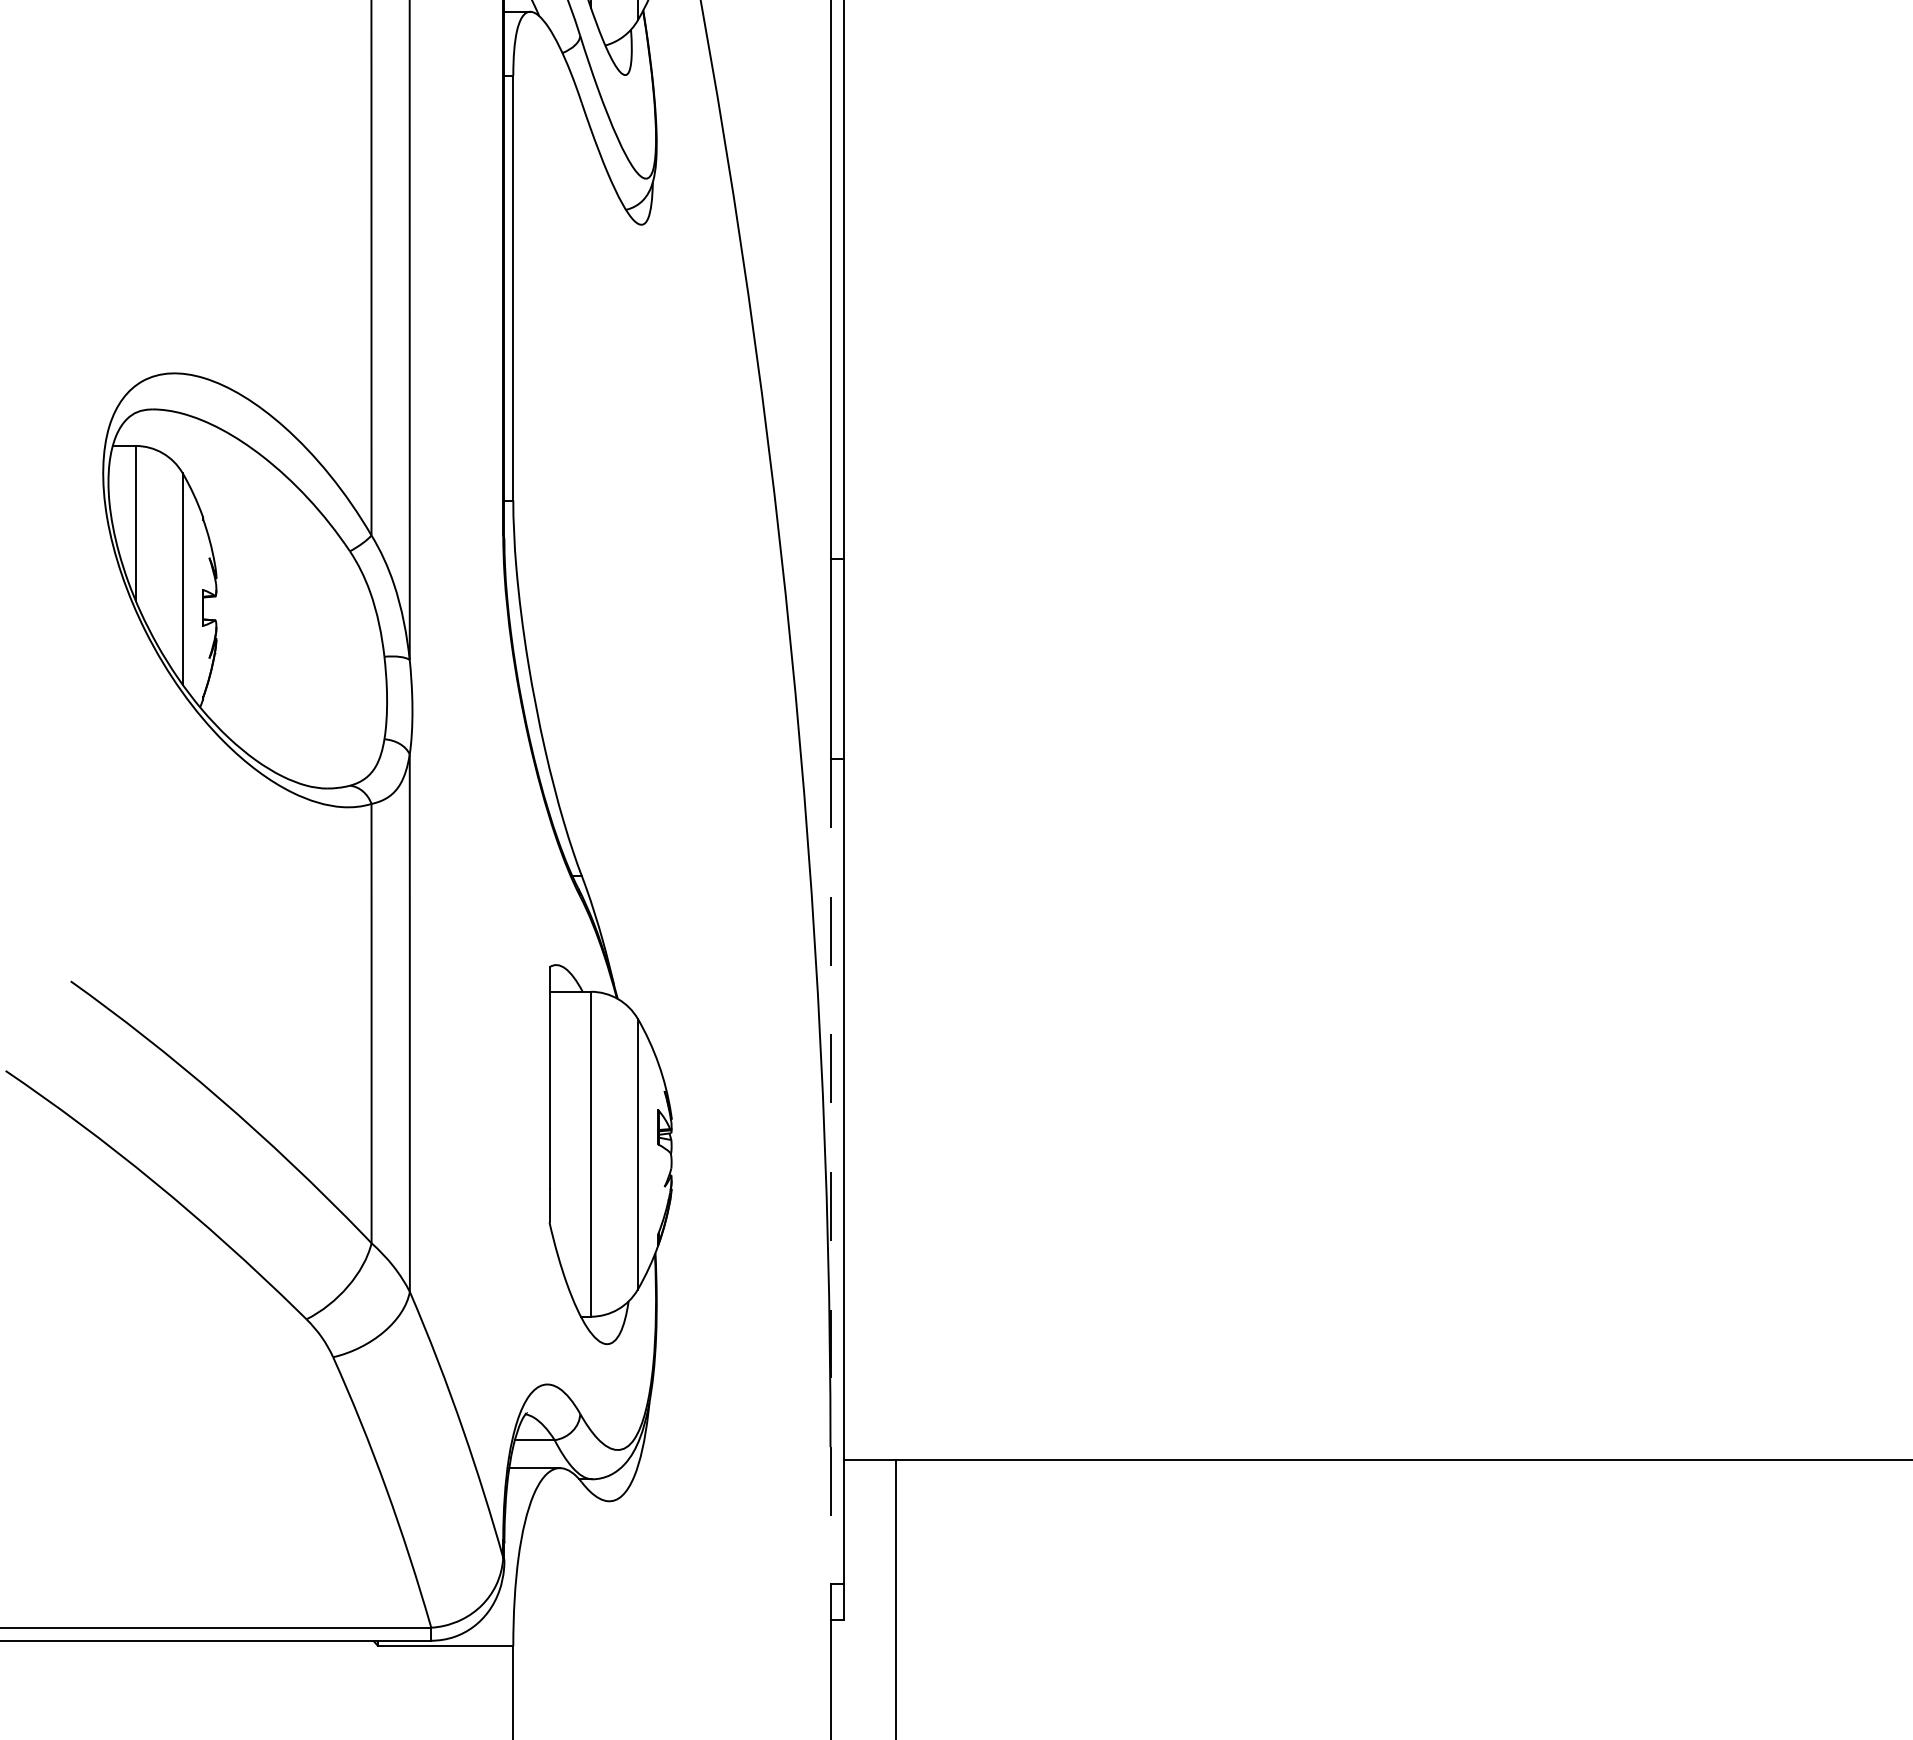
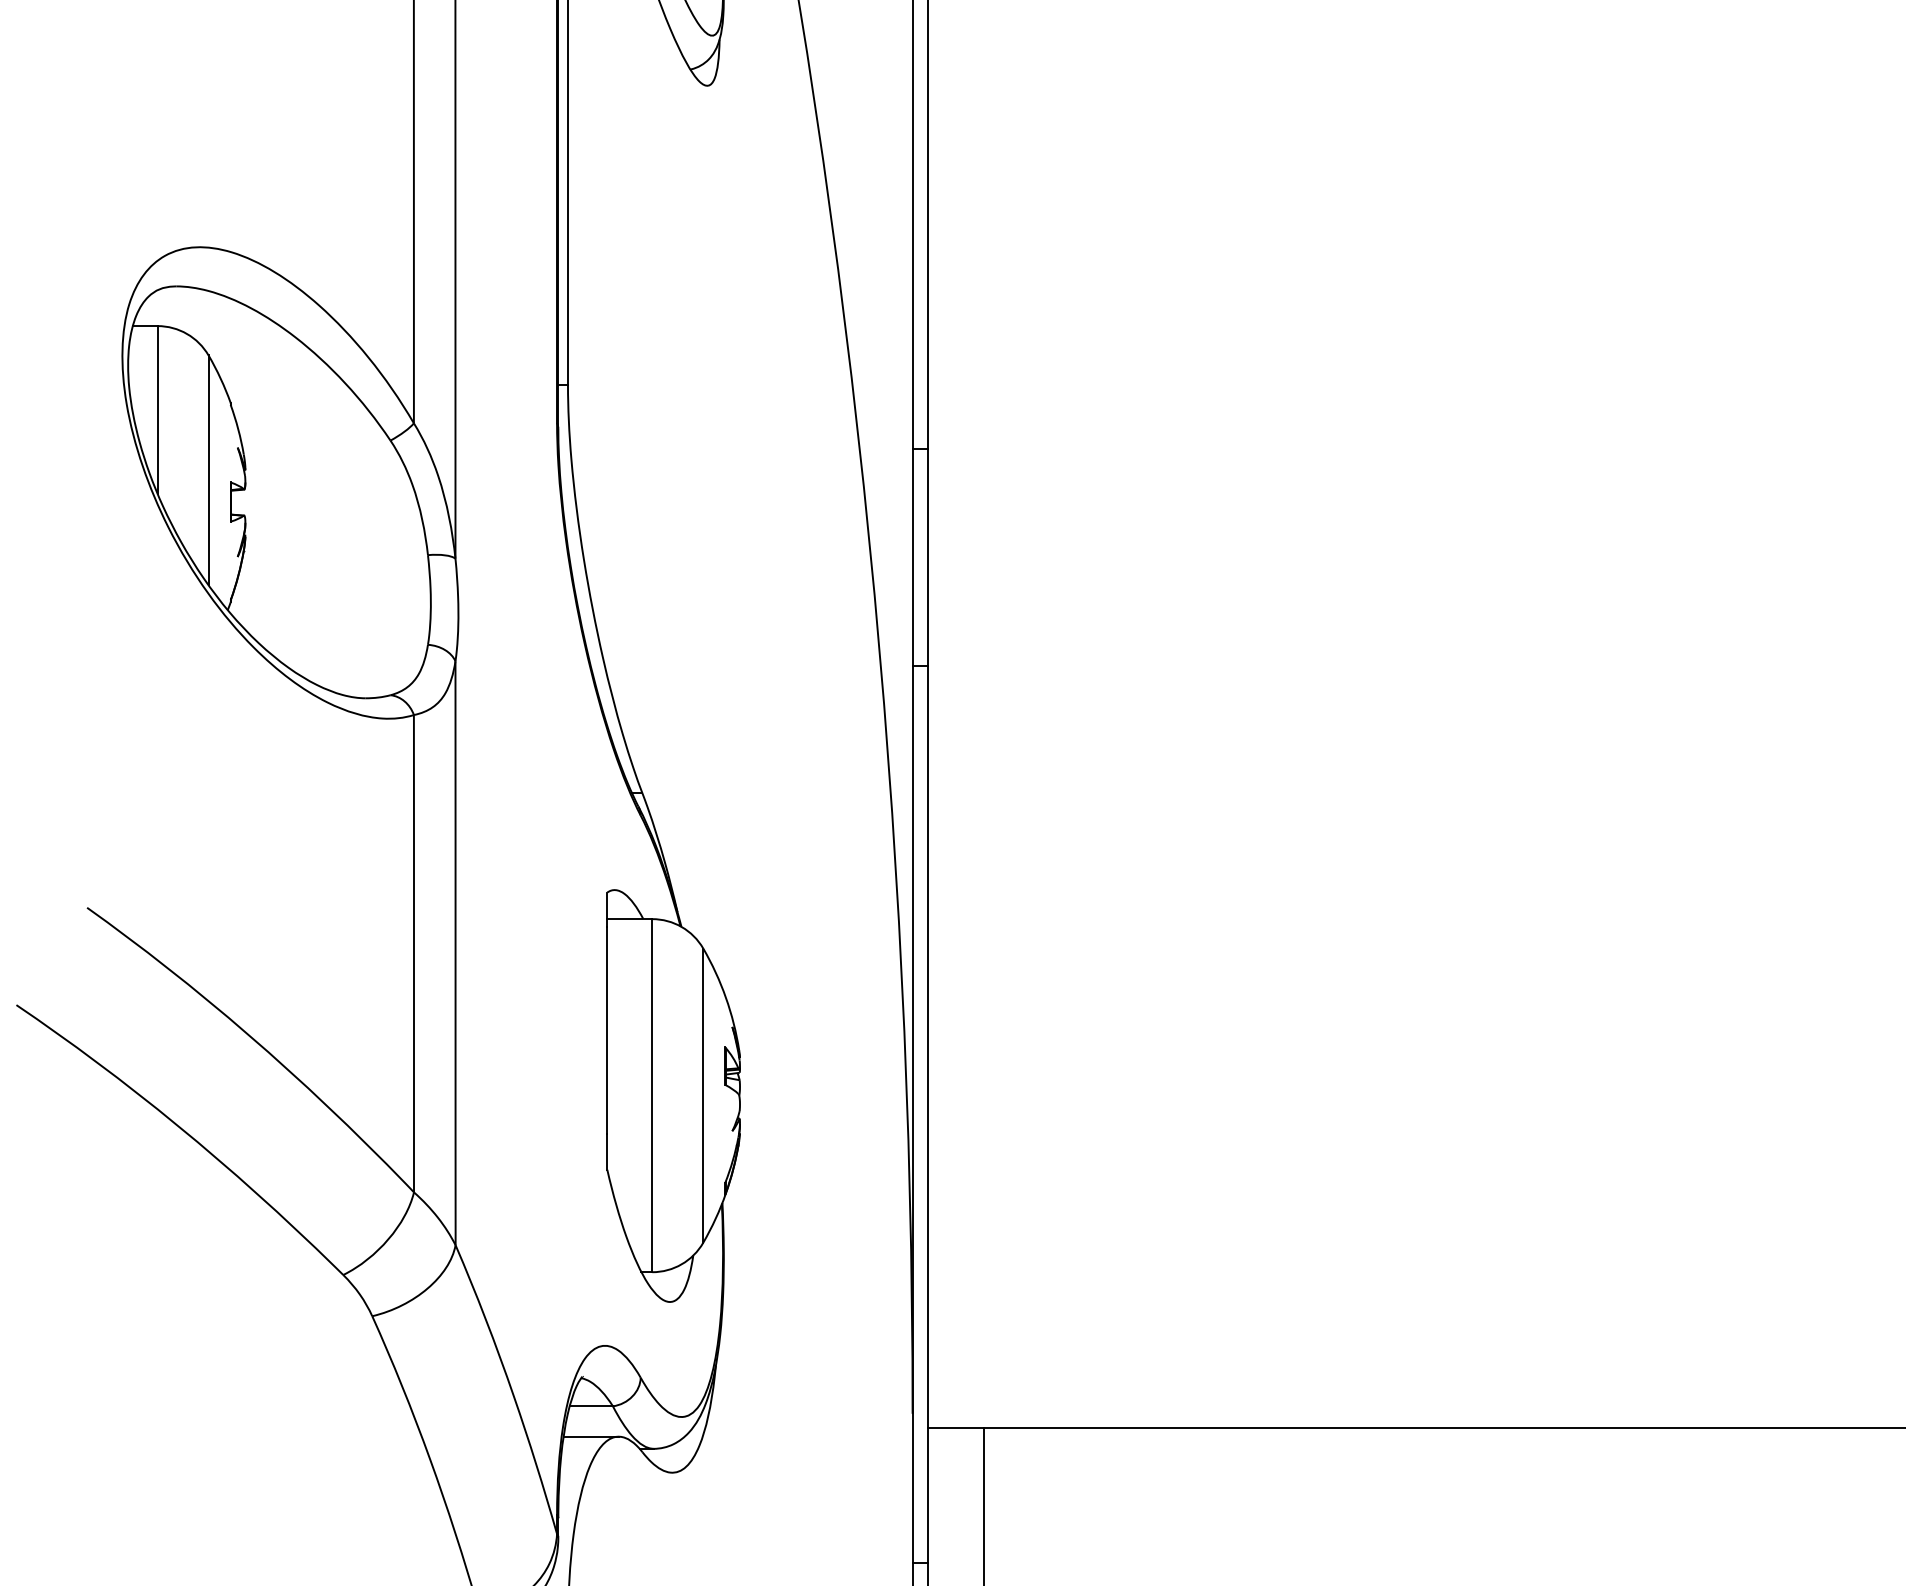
line: (830, 1172) -> (912, 1115), dashed -> solid

